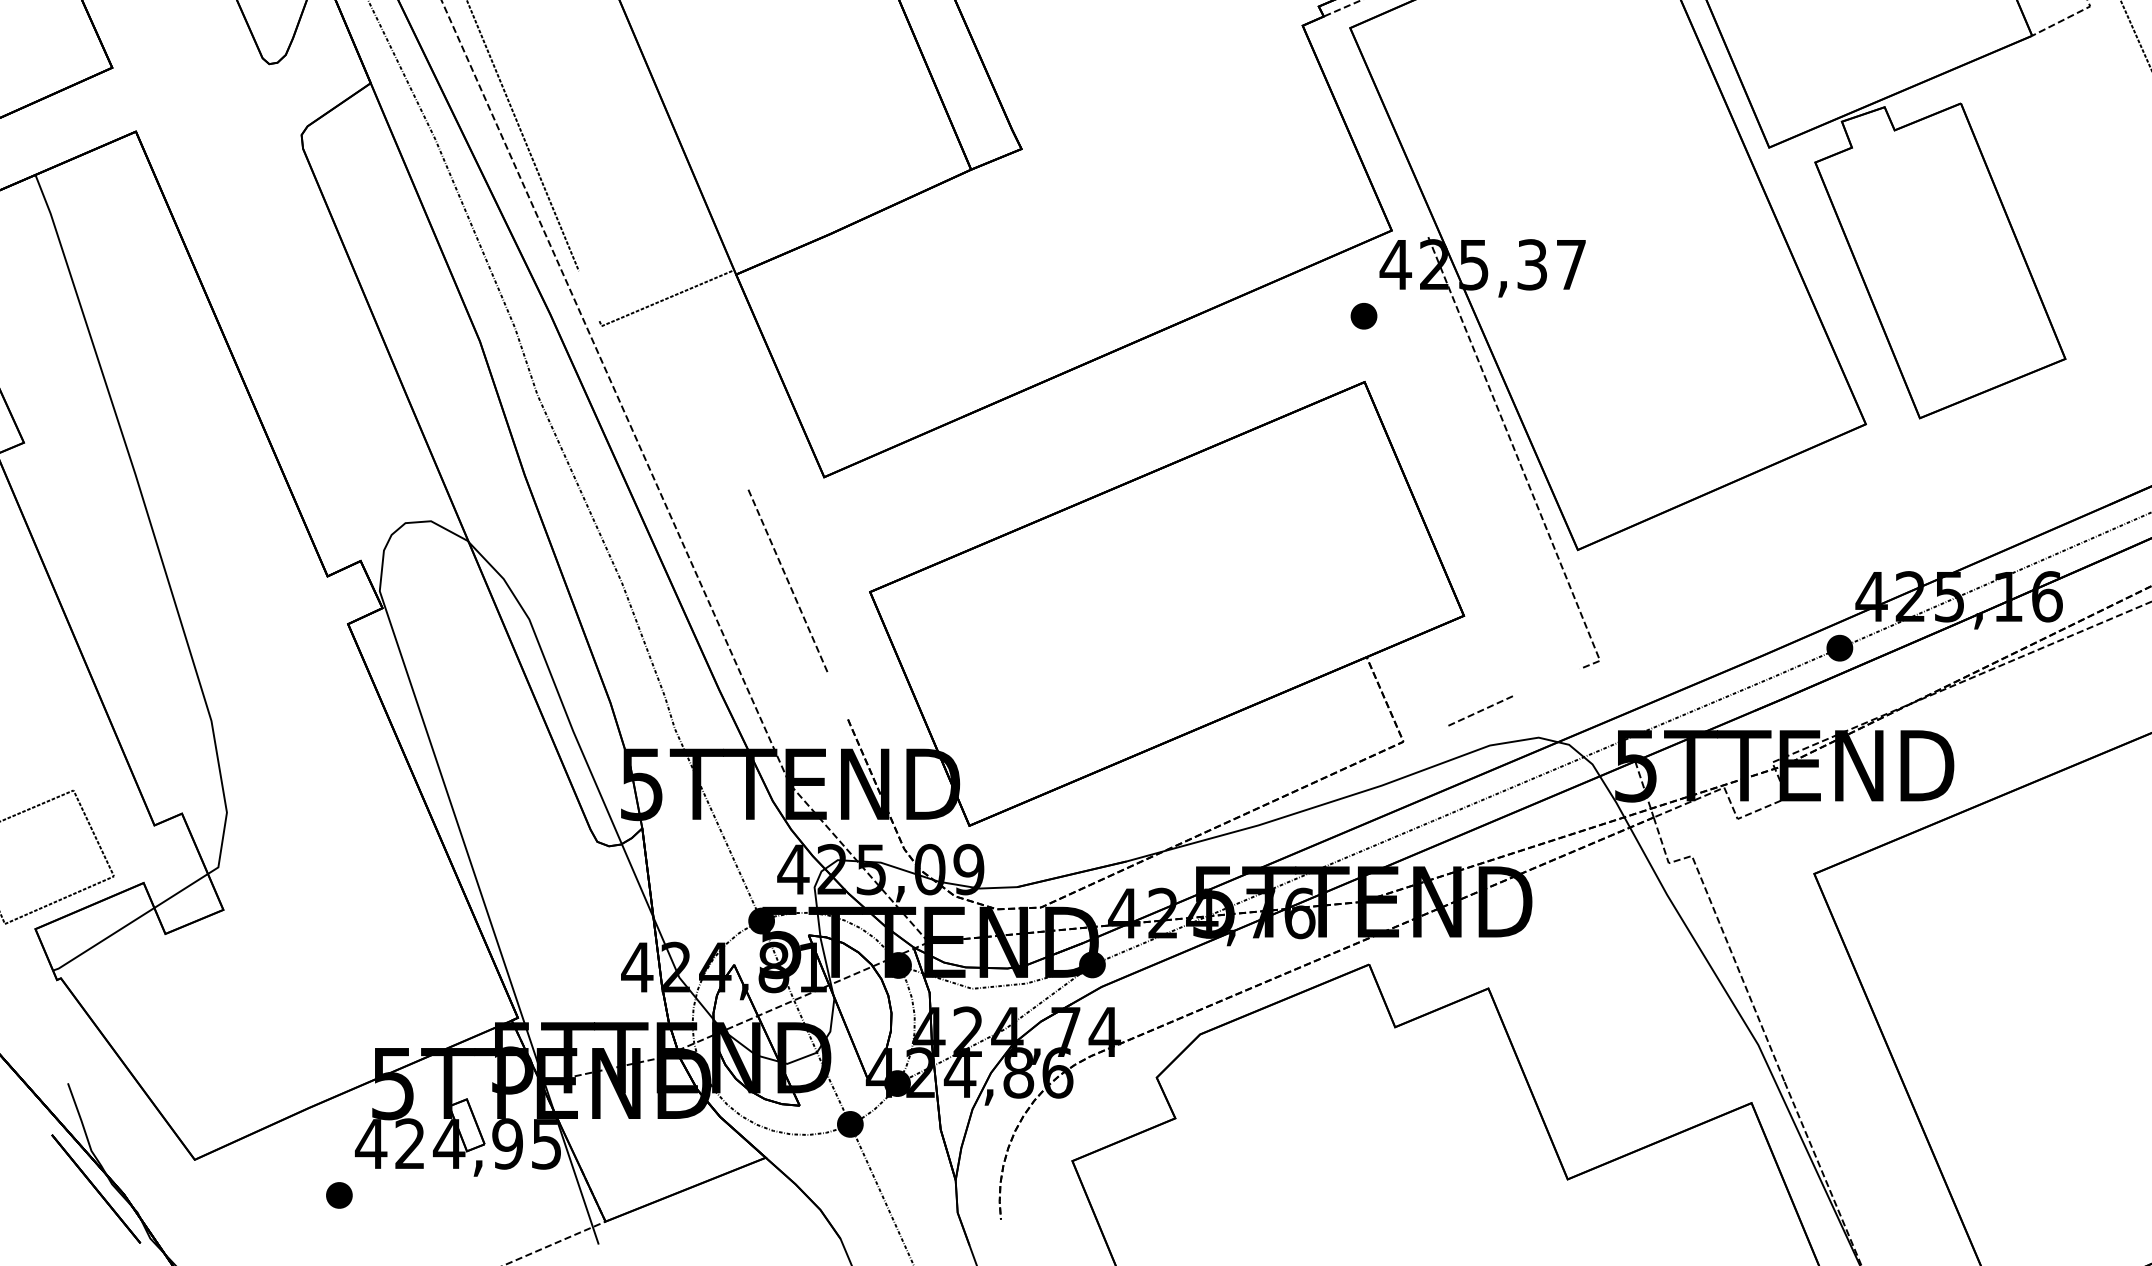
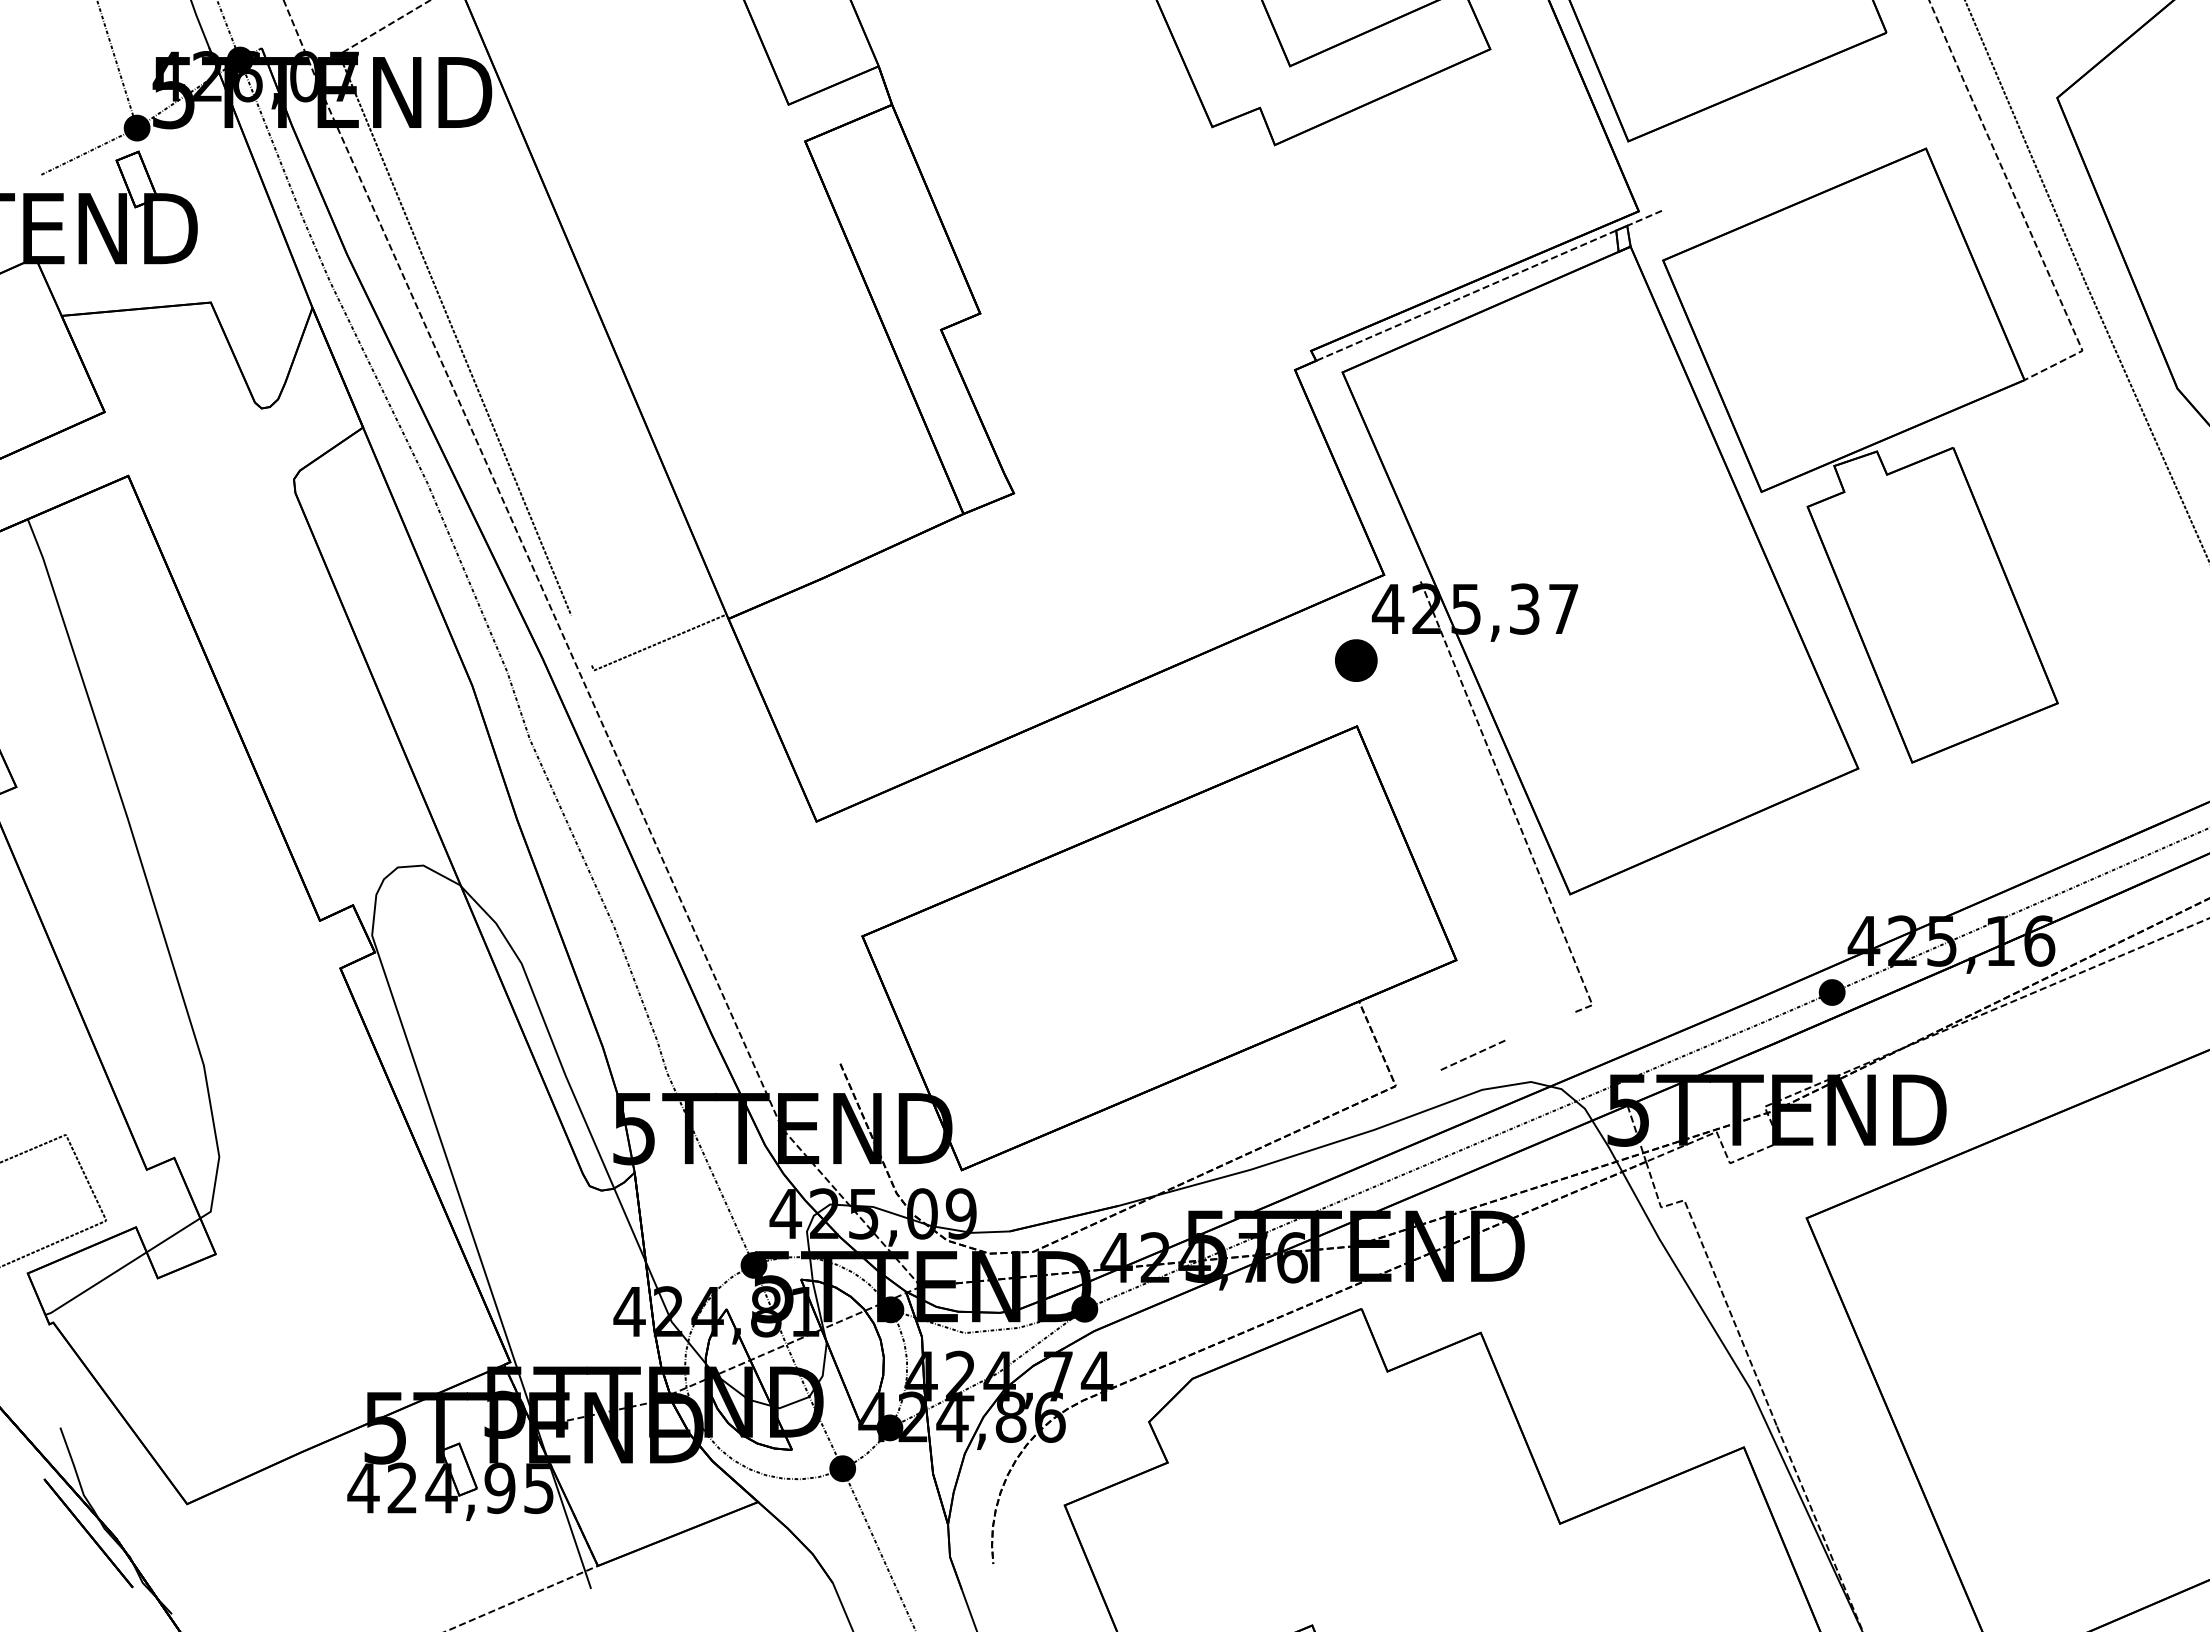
part: (1364, 316) -> (1356, 660), size x1.6
line: (788, 580) -> (780, 924), removed
part: (339, 1195) -> (331, 1539), removed

